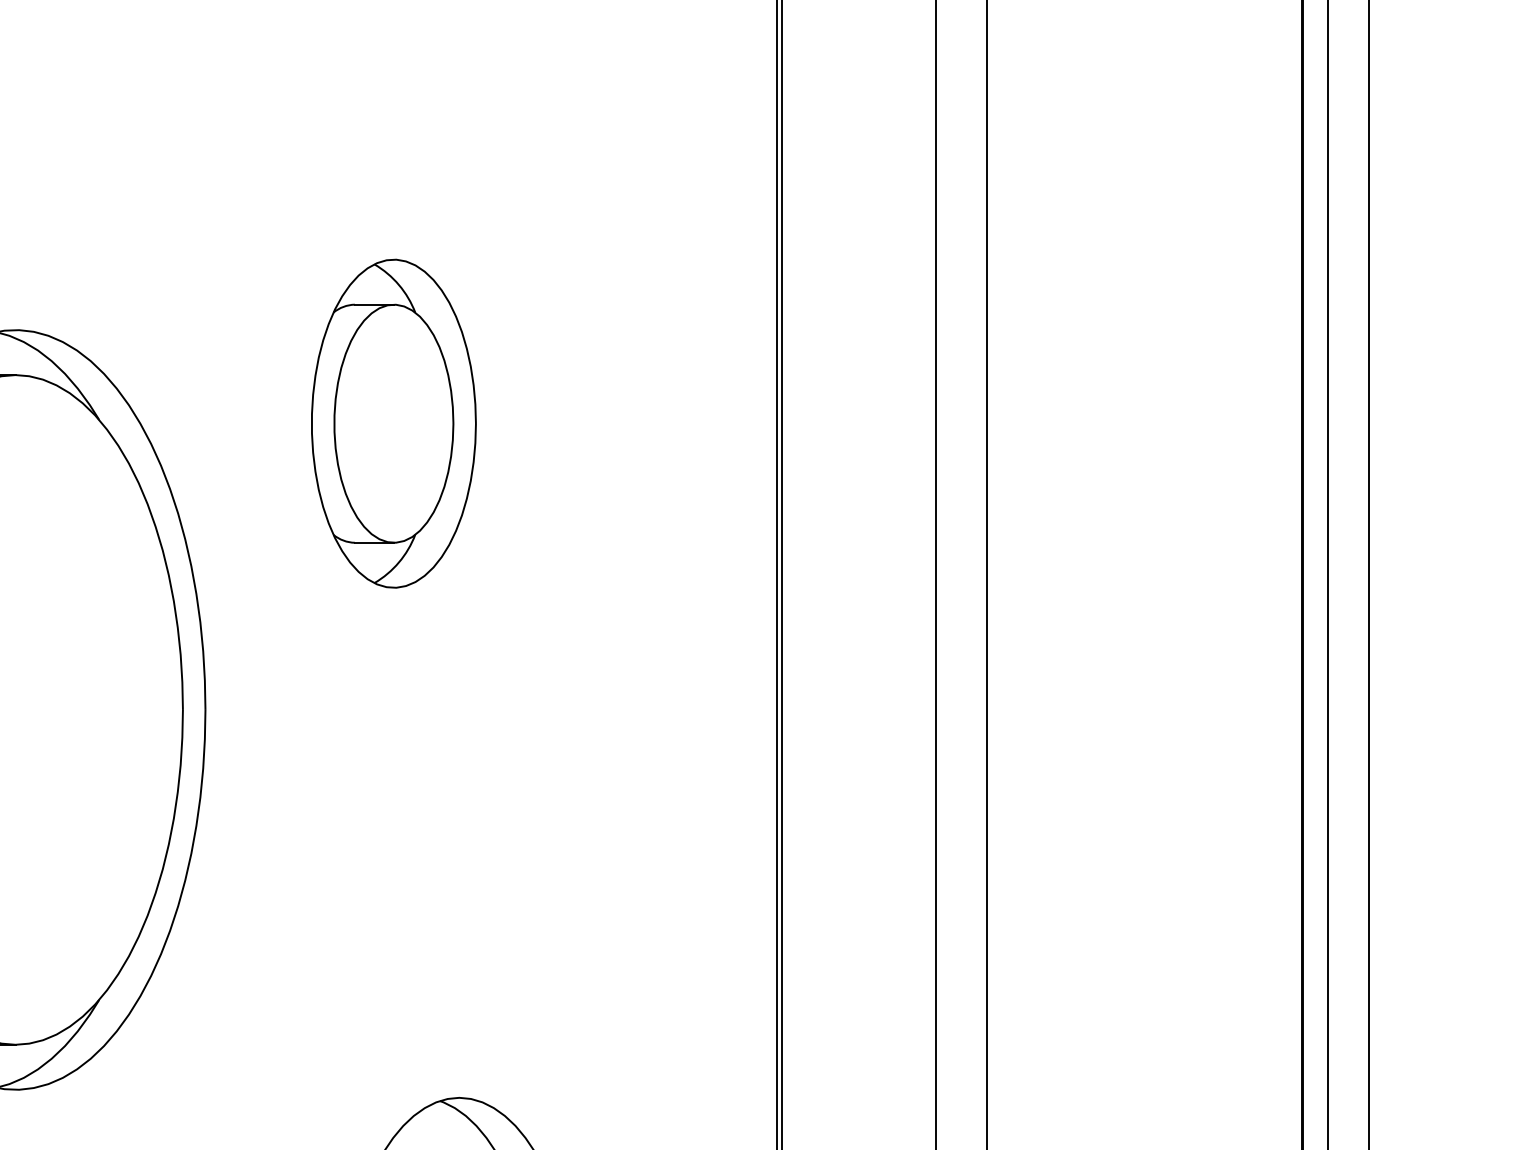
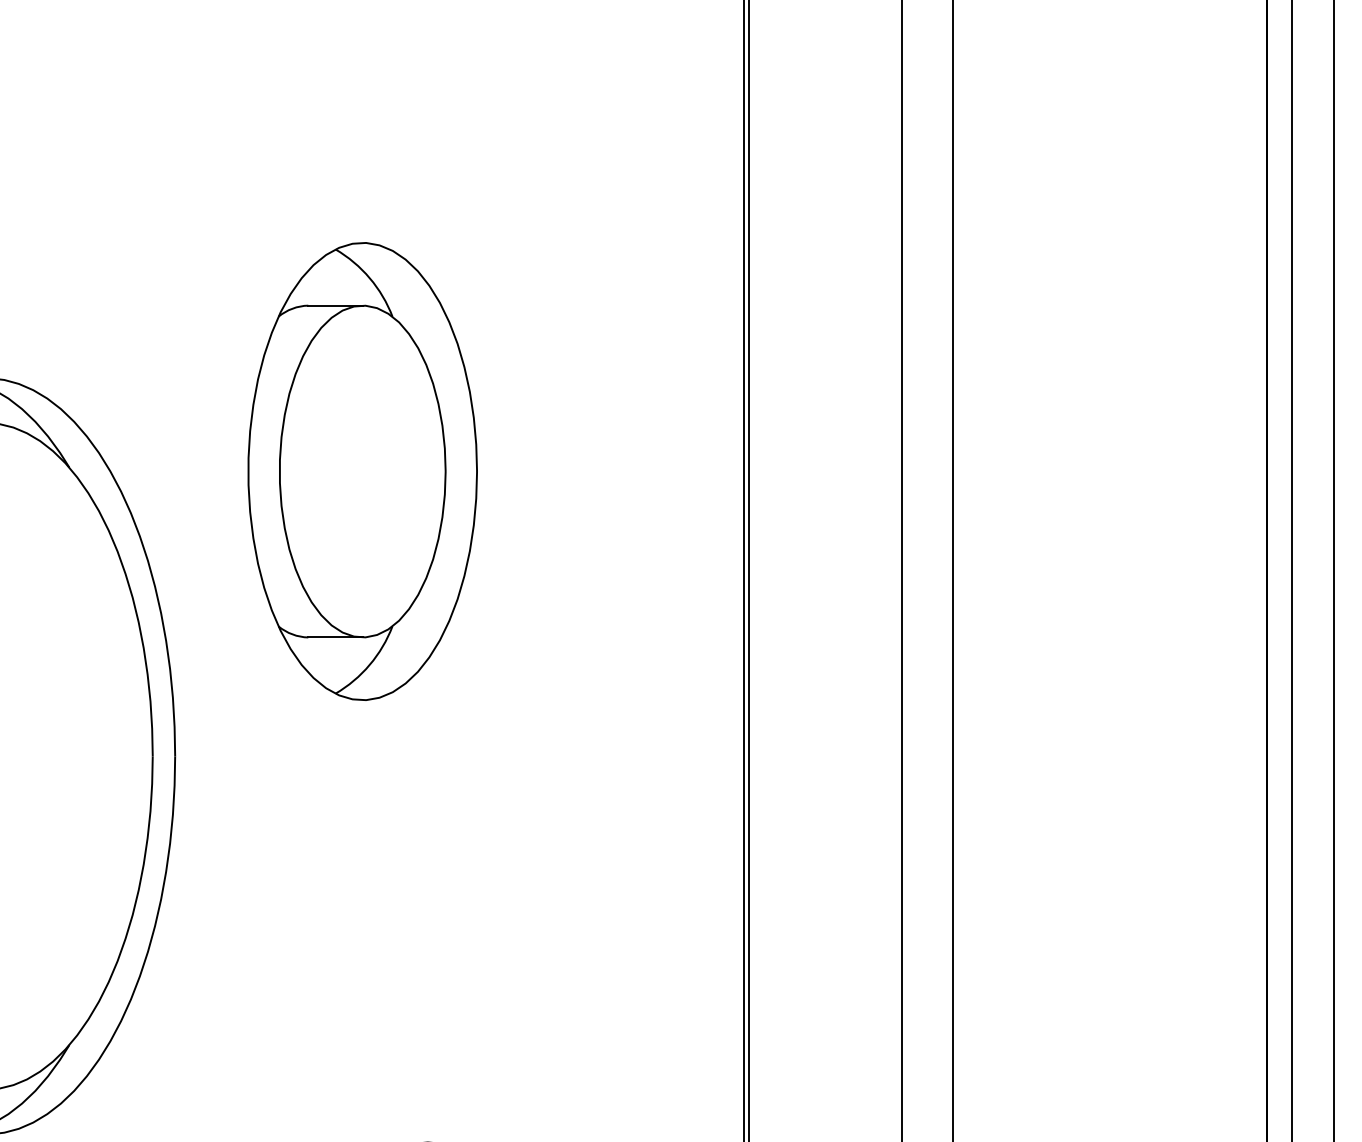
part: (393, 423) -> (362, 471), size x1.4

